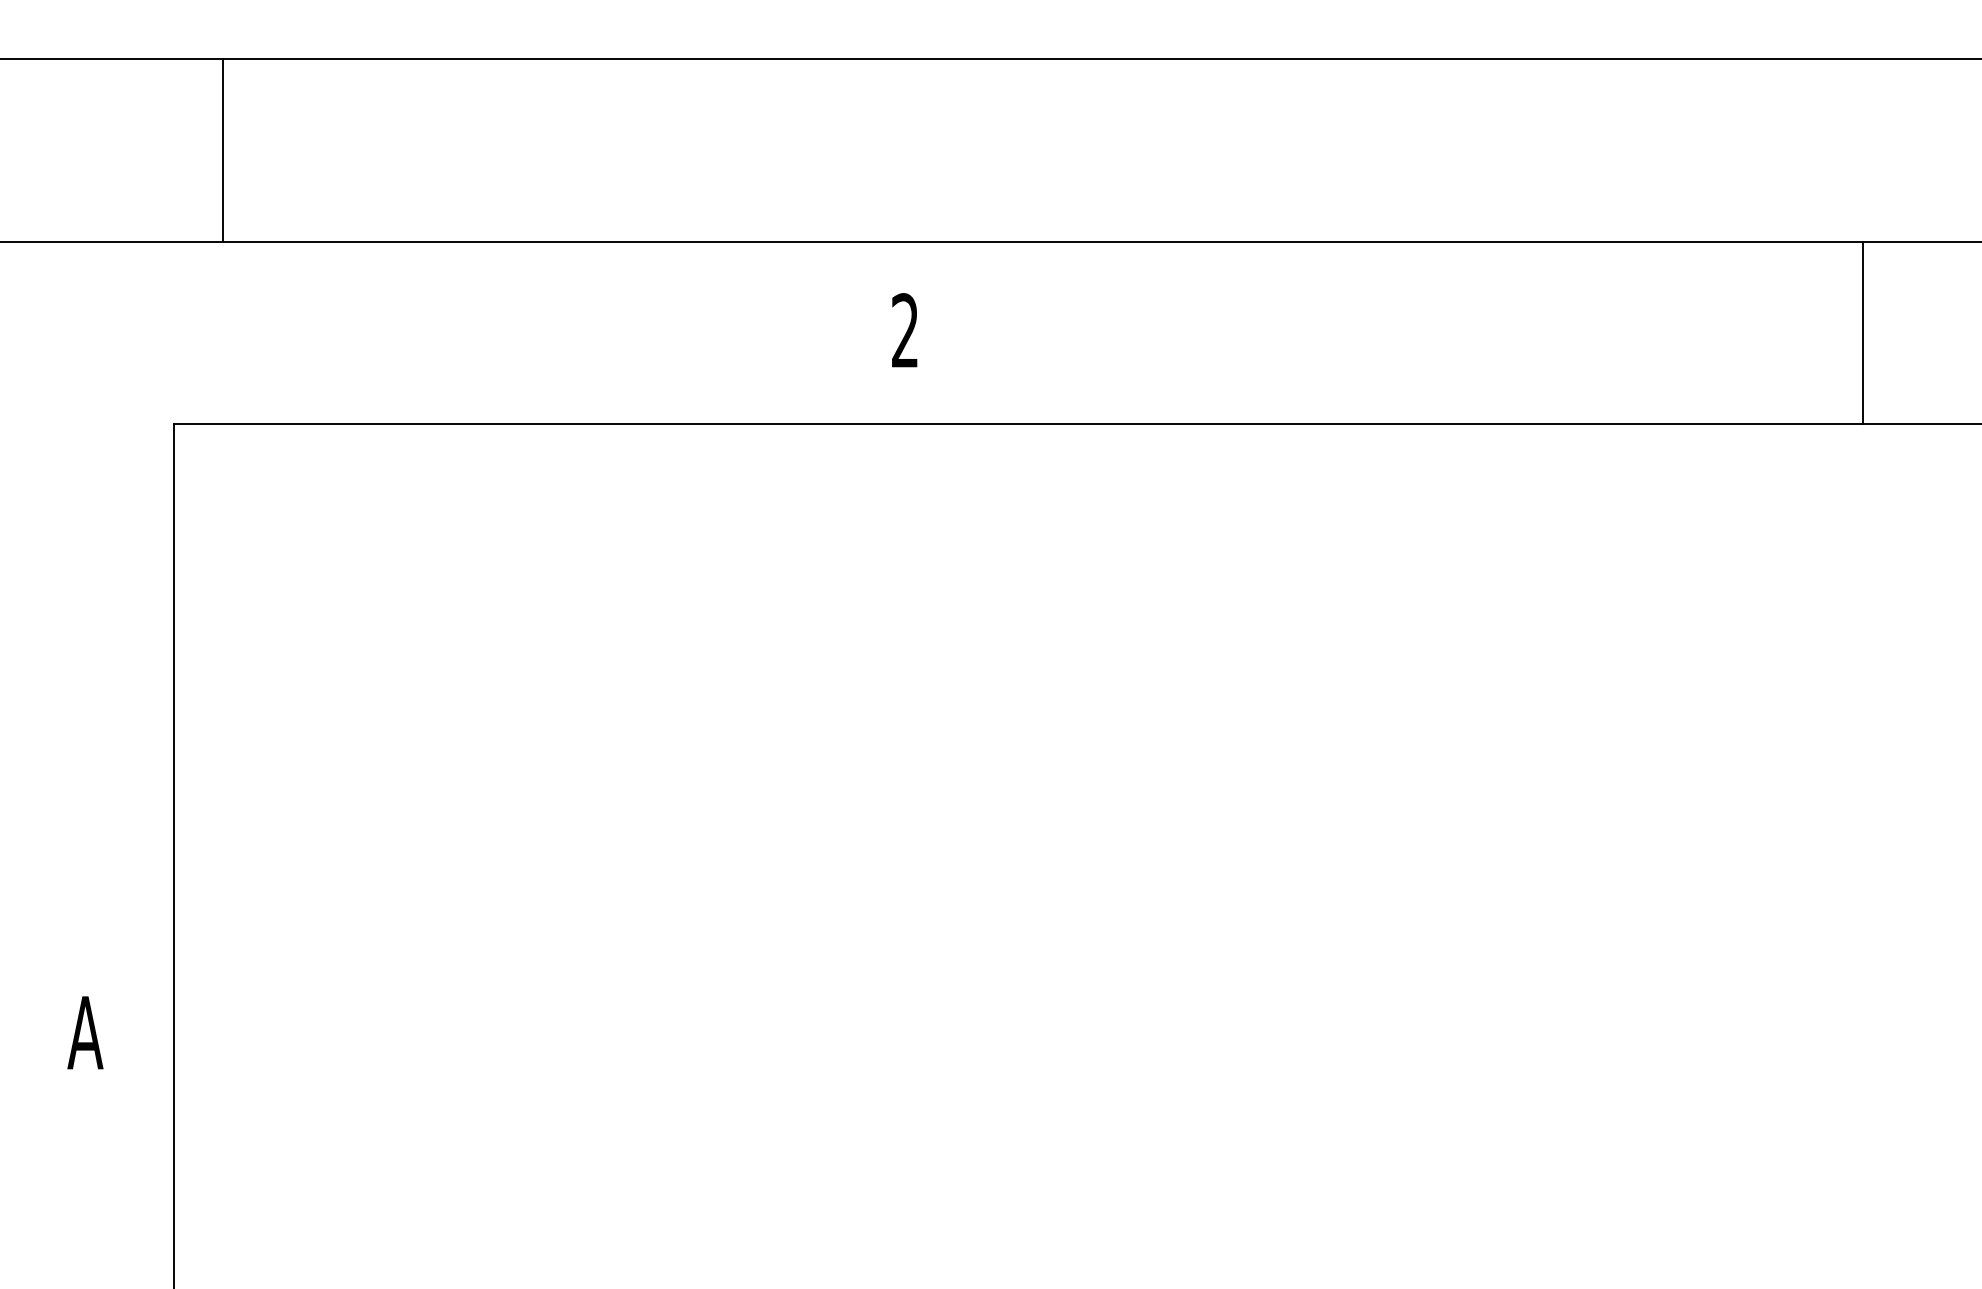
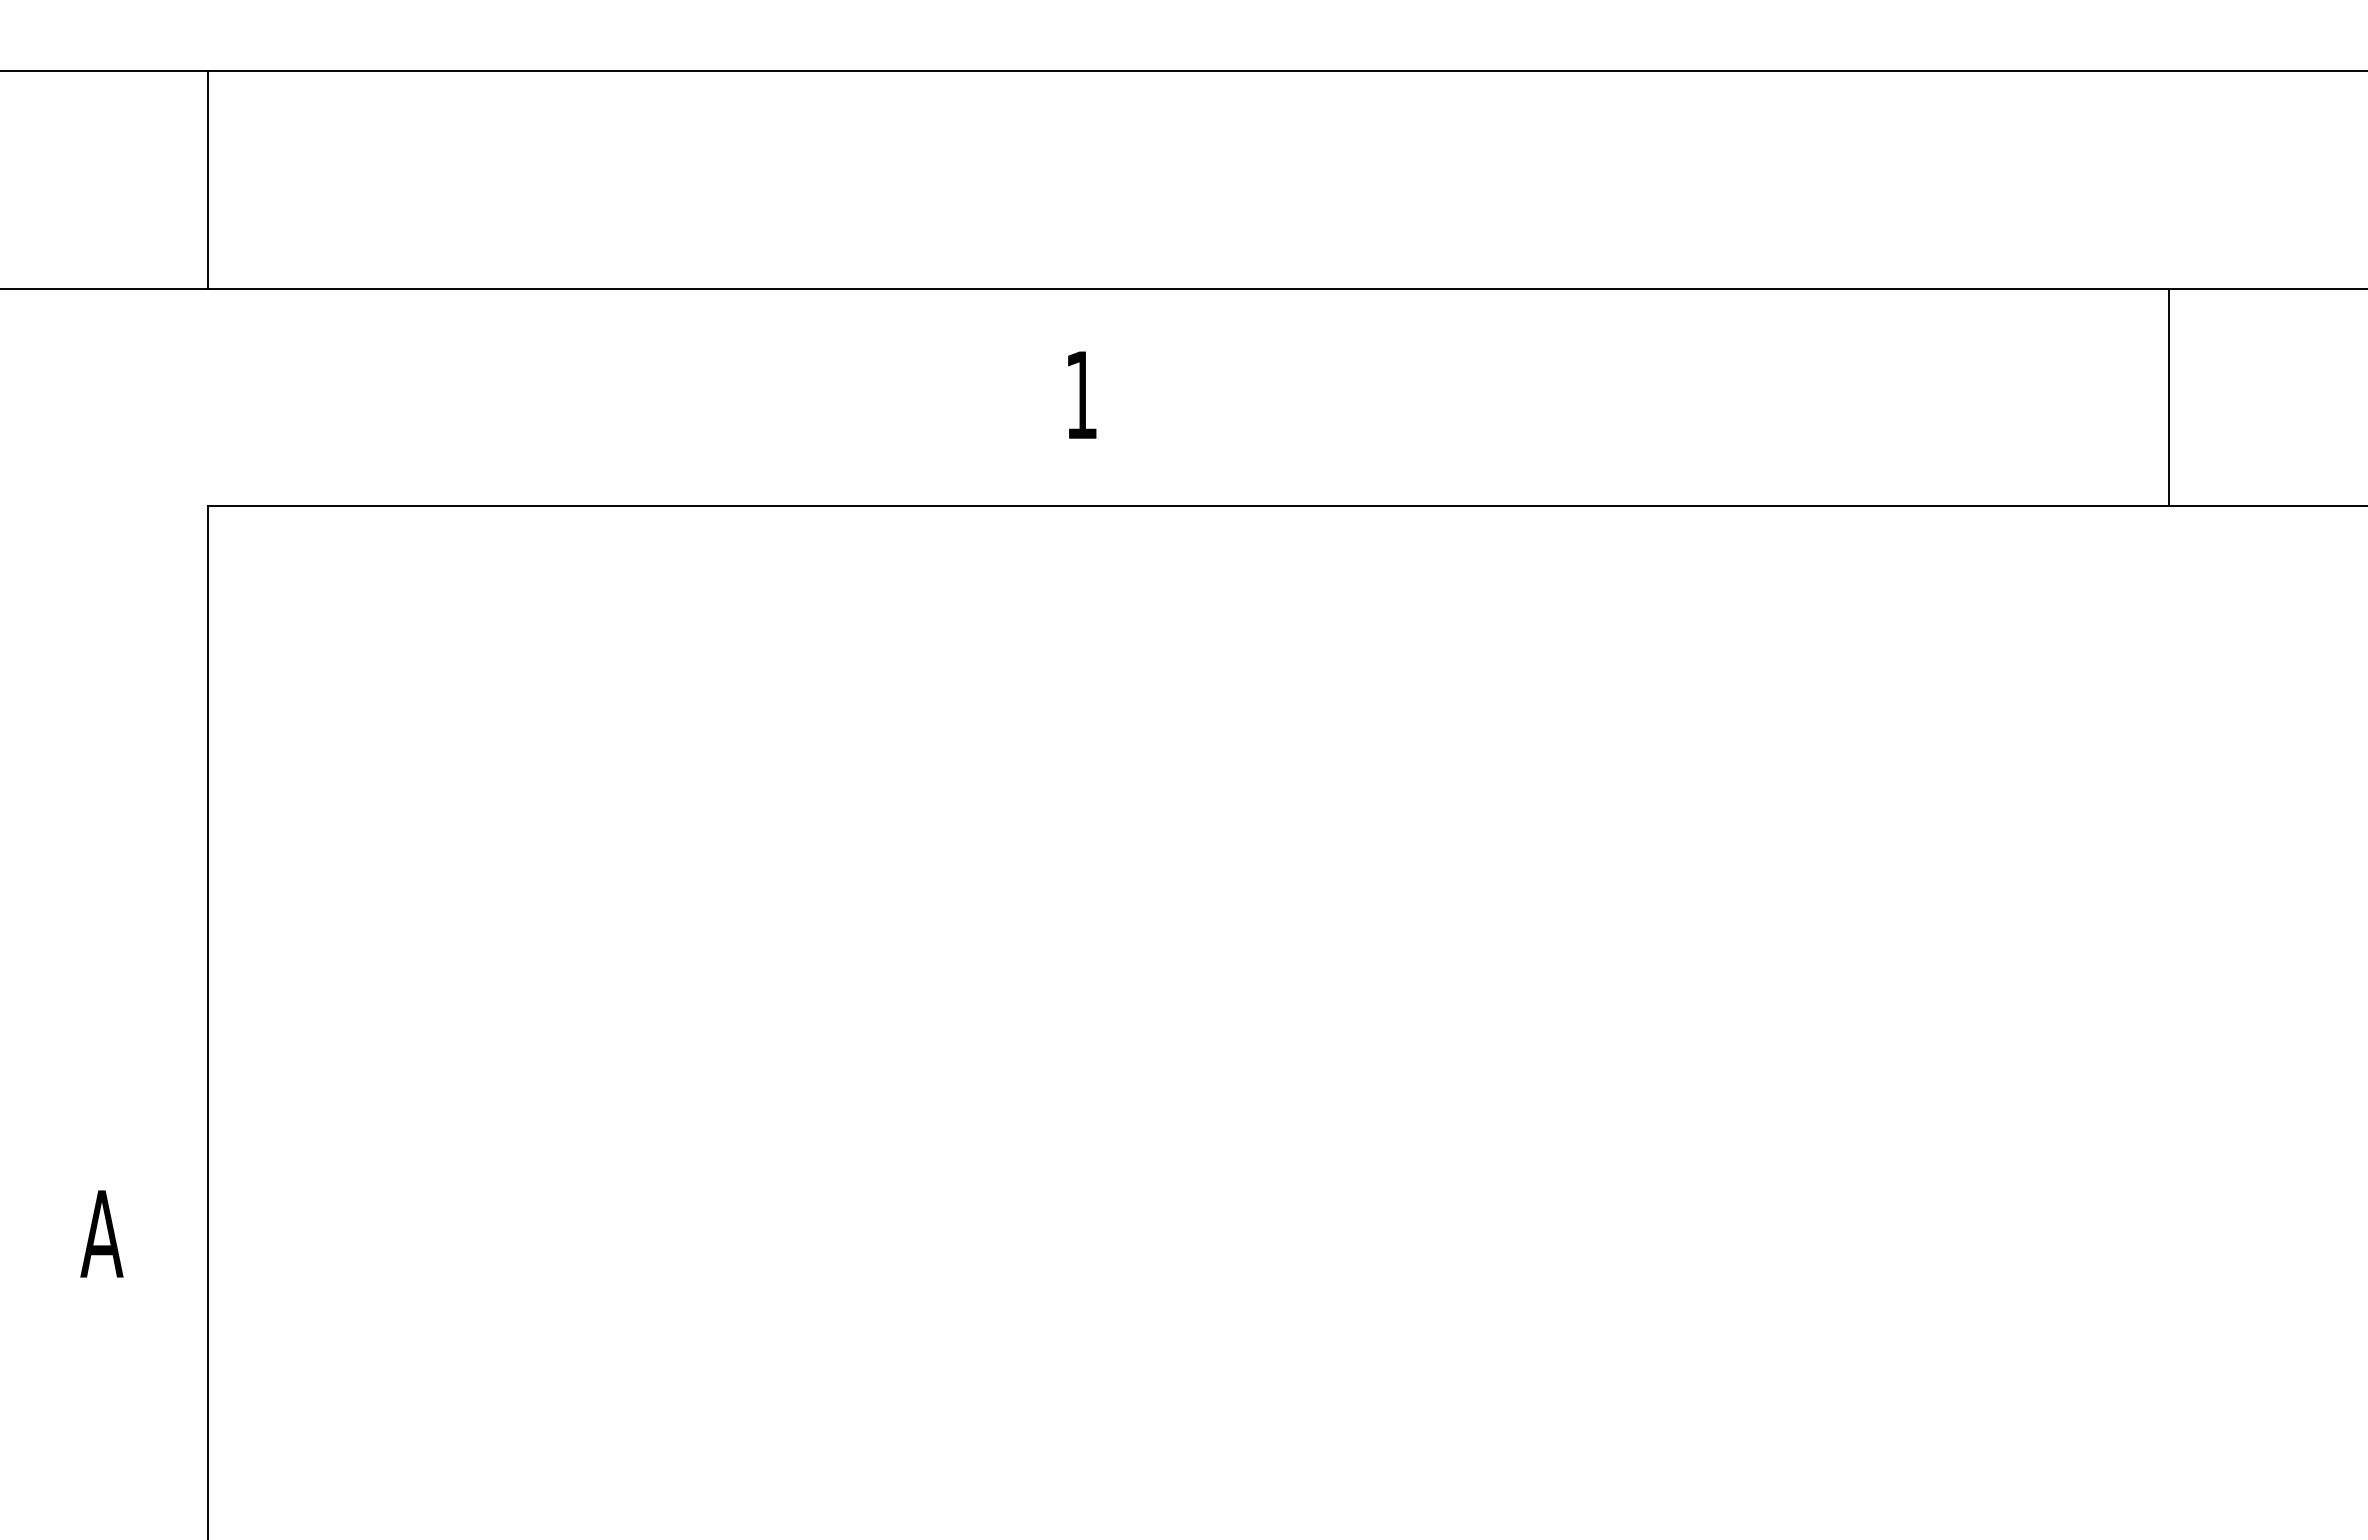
line: (223, 150) -> (208, 179), moved
text: (904, 330) -> (1080, 394), 2 -> 1
line: (1862, 332) -> (2168, 397), moved

